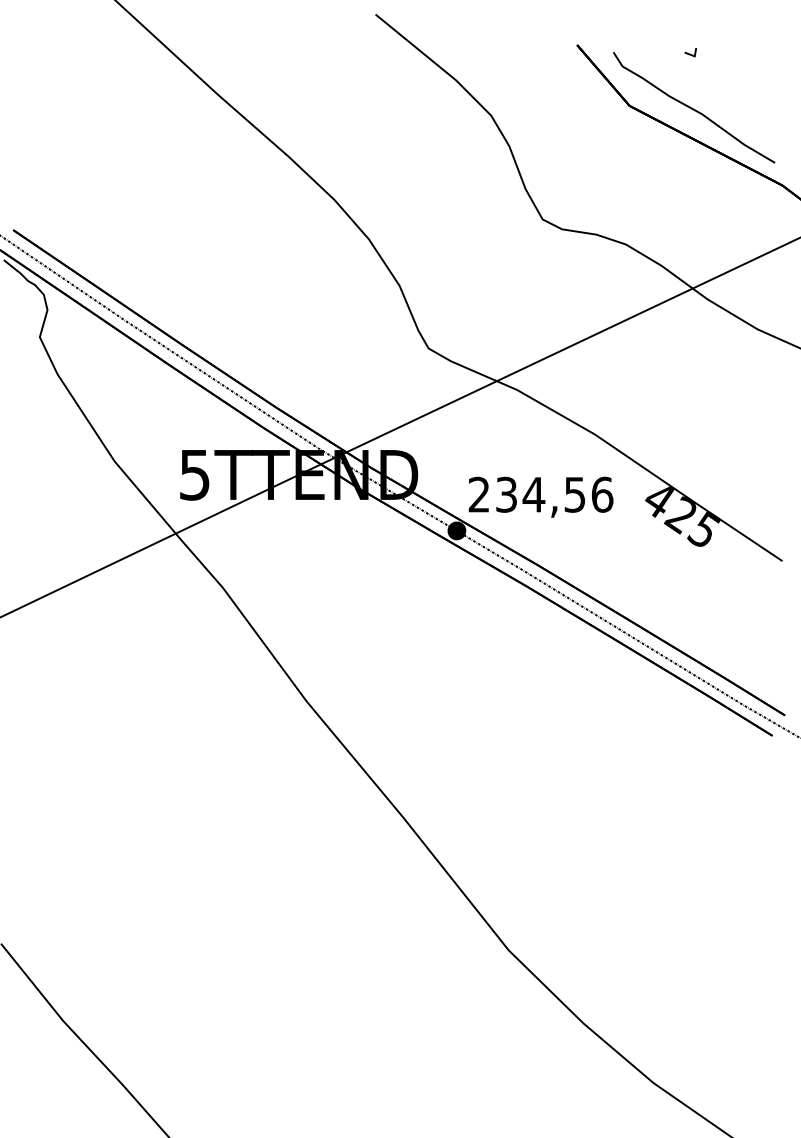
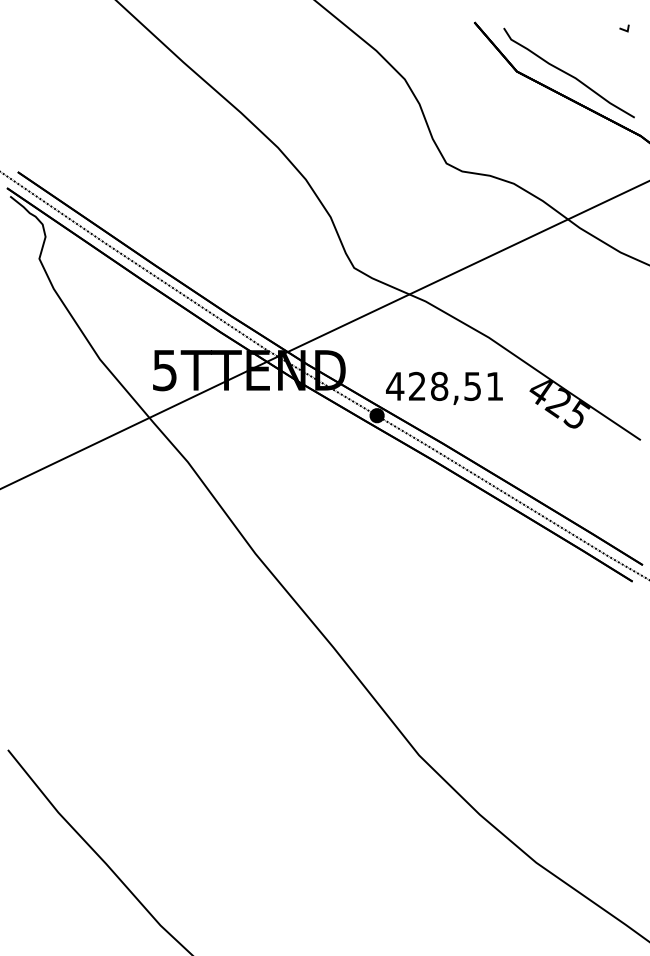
part: (690, 52) -> (624, 28), moved
text: (540, 494) -> (444, 386), 234,56 -> 428,51

